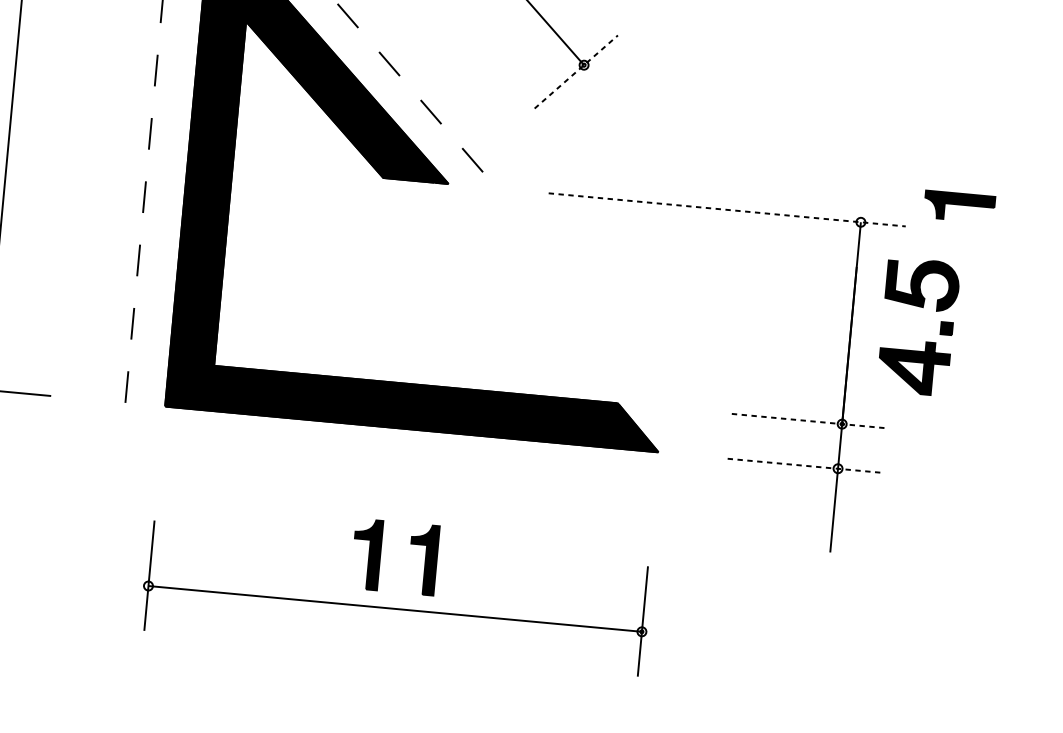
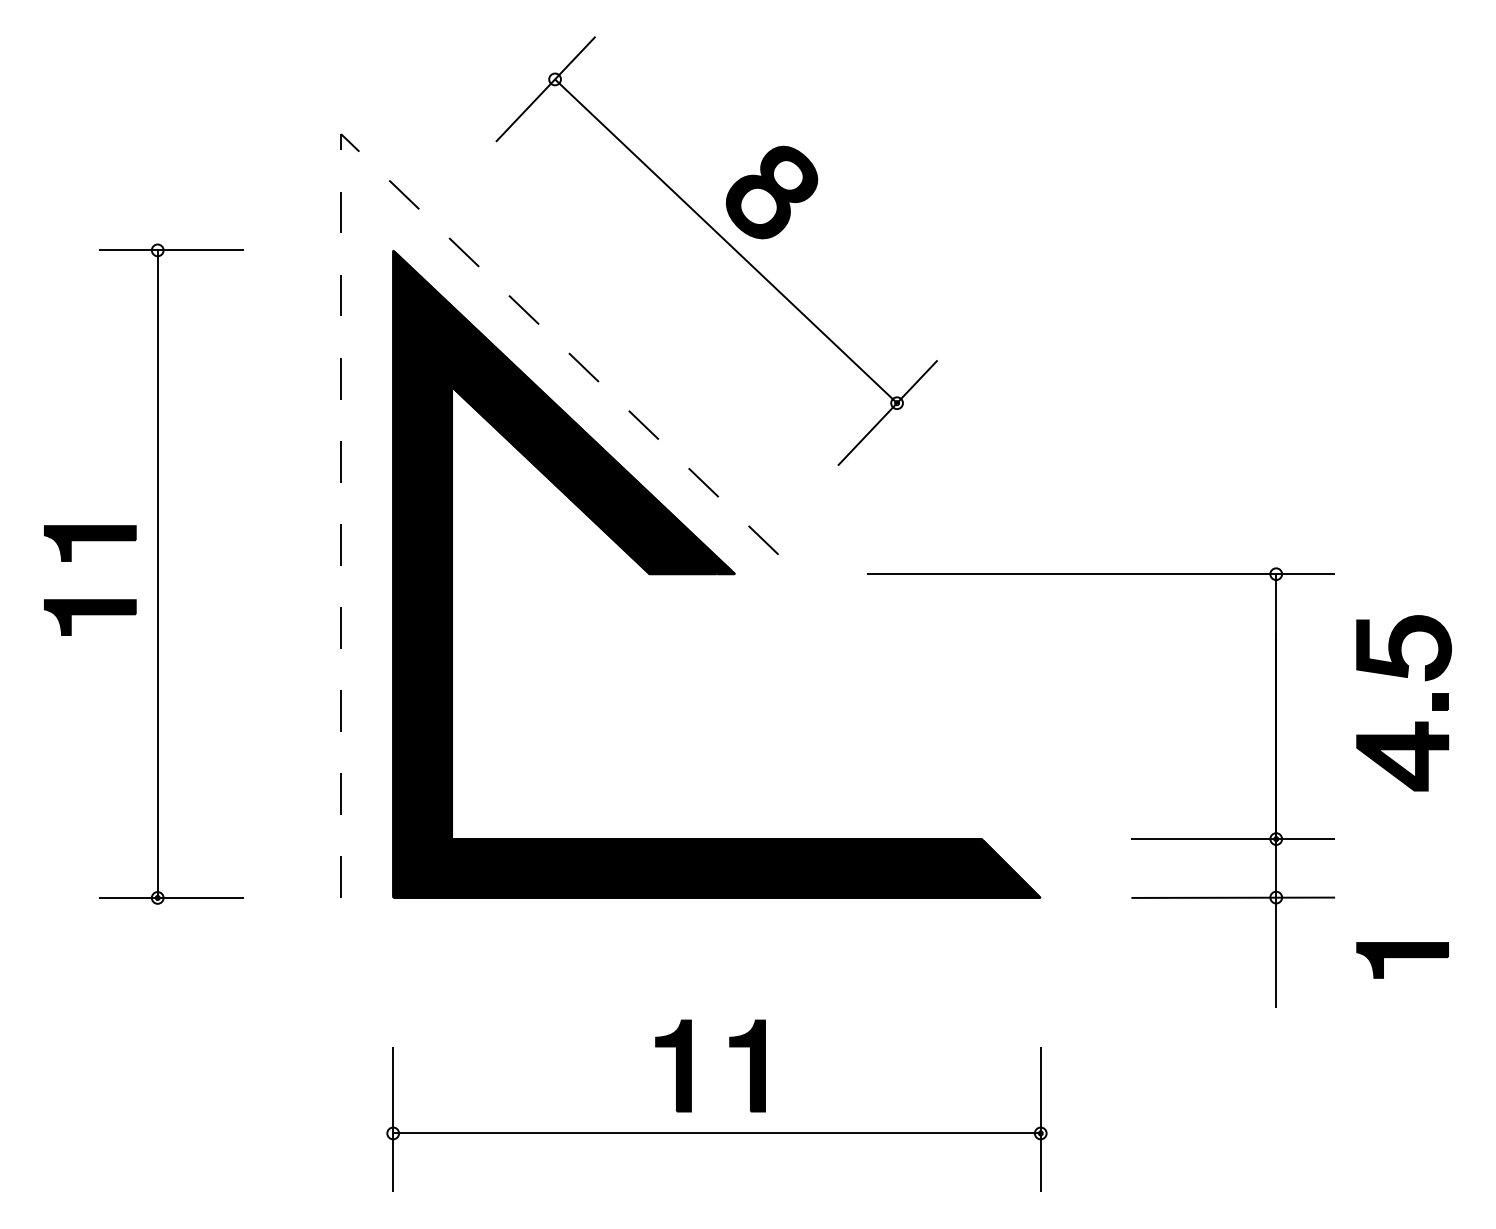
line: (576, 71) -> (888, 412), dashed -> solid
part: (959, 207) -> (1402, 960), moved
line: (727, 210) -> (1101, 574), dashed -> solid
part: (926, 341) -> (1415, 721), moved
line: (809, 421) -> (1233, 839), dashed -> solid
line: (805, 465) -> (1233, 897), dashed -> solid

